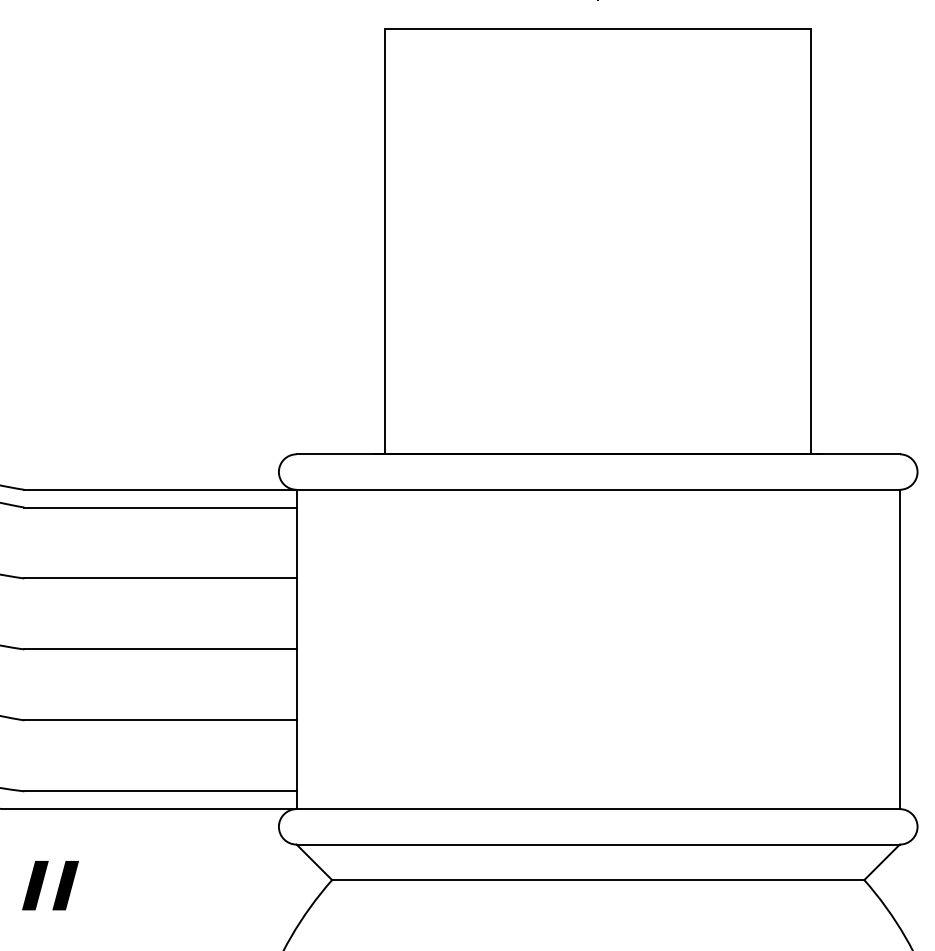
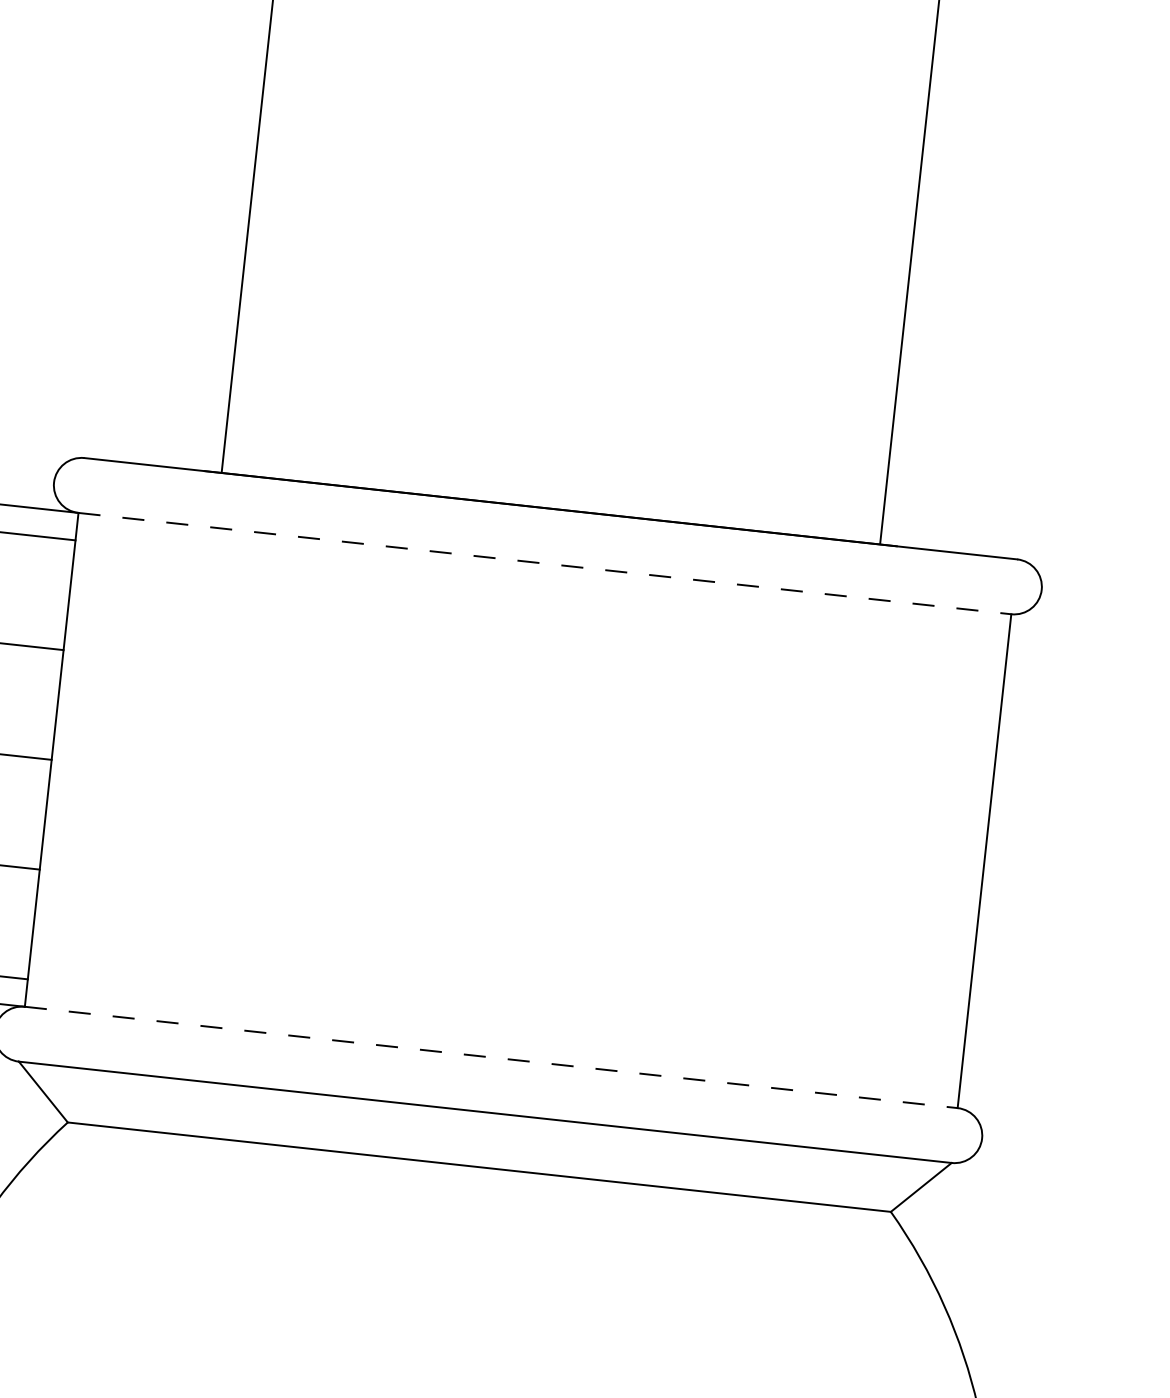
line: (598, 489) -> (545, 563), solid -> dashed
line: (598, 809) -> (491, 1058), solid -> dashed

